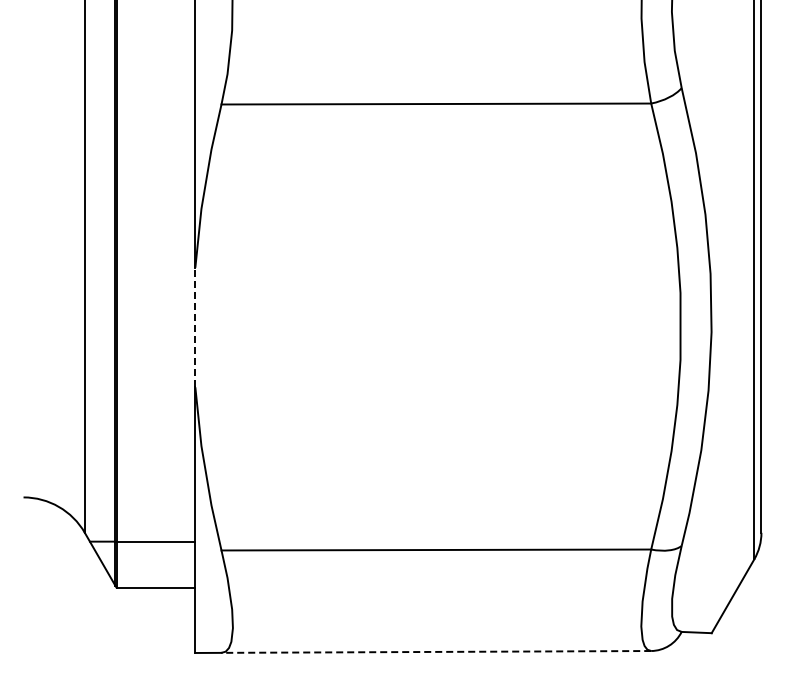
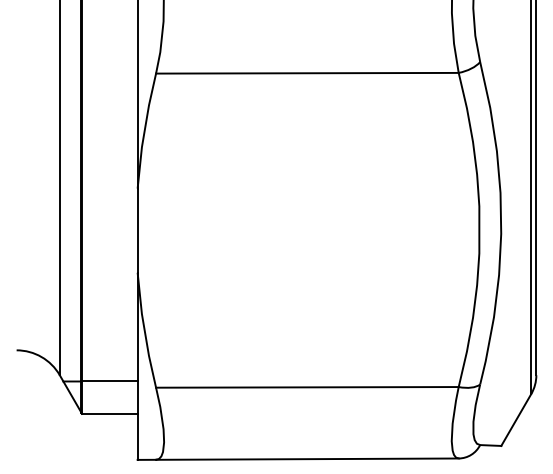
line: (195, 327) -> (137, 230), dashed -> solid
line: (436, 651) -> (307, 458), dashed -> solid

